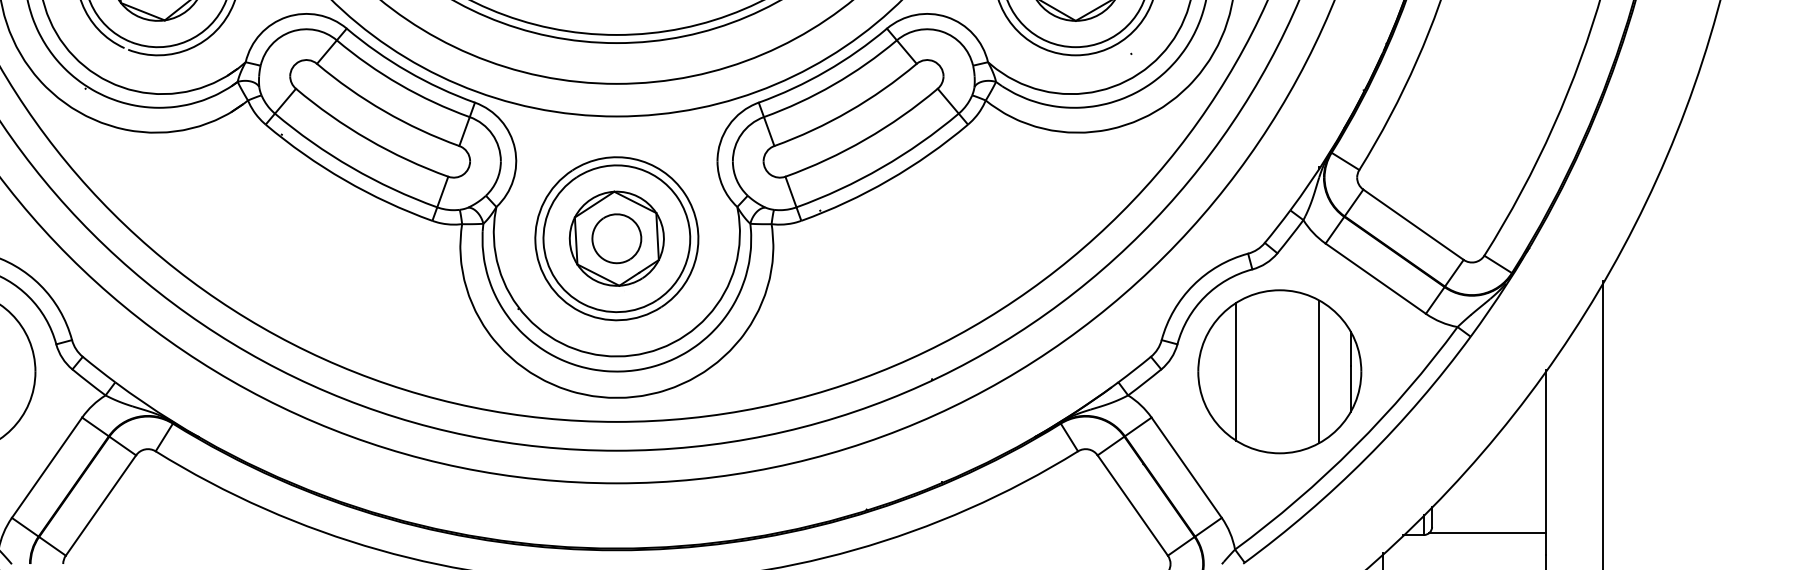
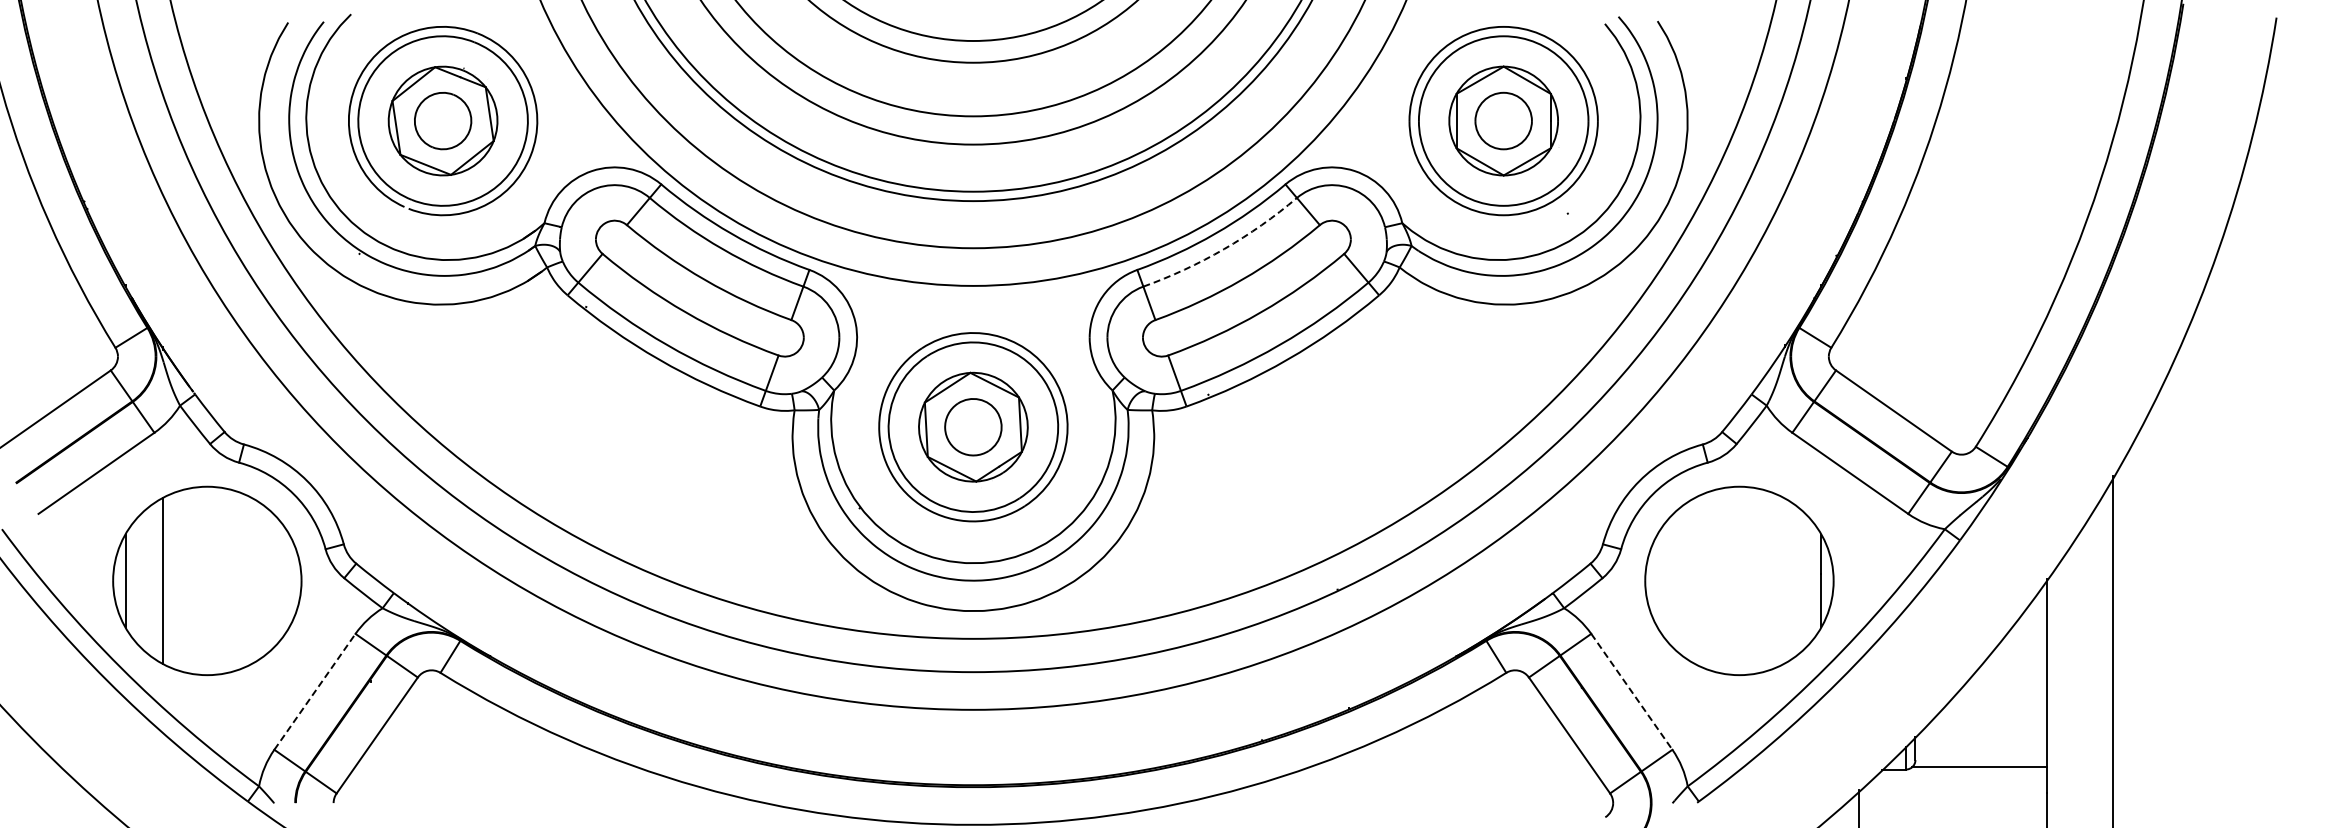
arc: (834, 84) -> (1224, 249), solid -> dashed
line: (1236, 371) -> (1689, 580), removed
line: (1318, 371) -> (1784, 580), removed
line: (46, 467) -> (314, 691), solid -> dashed
line: (1186, 467) -> (1631, 691), solid -> dashed

